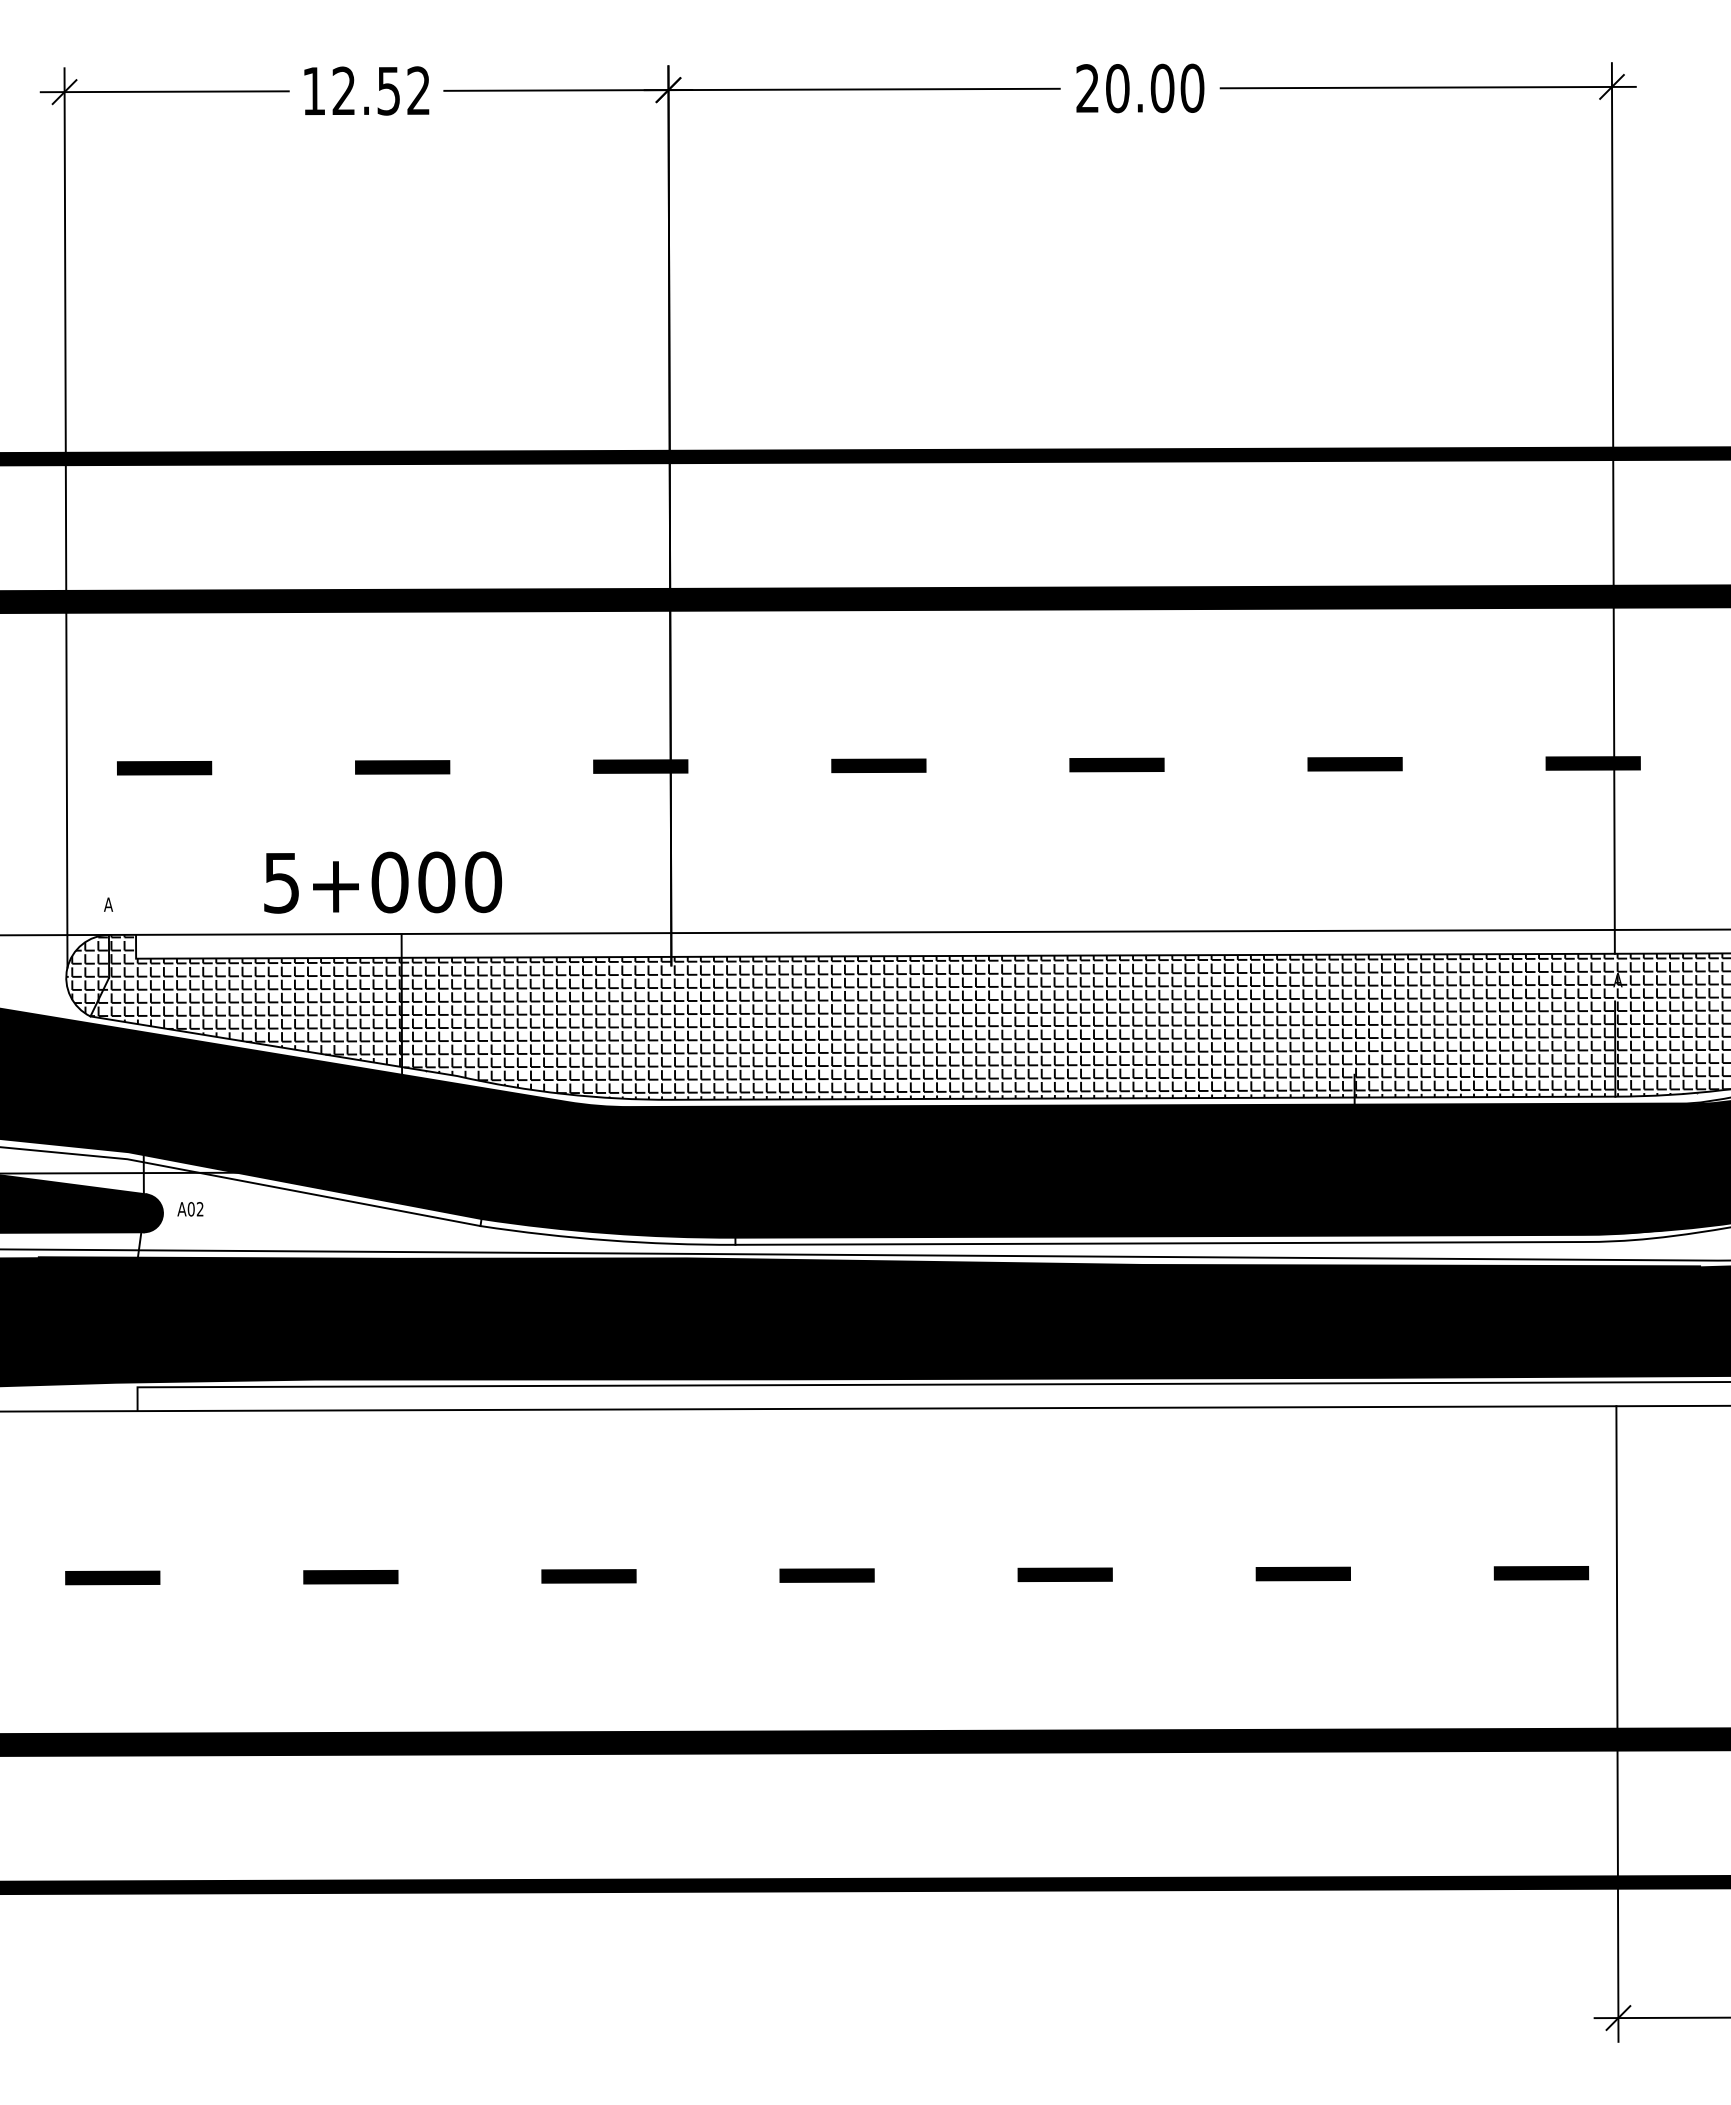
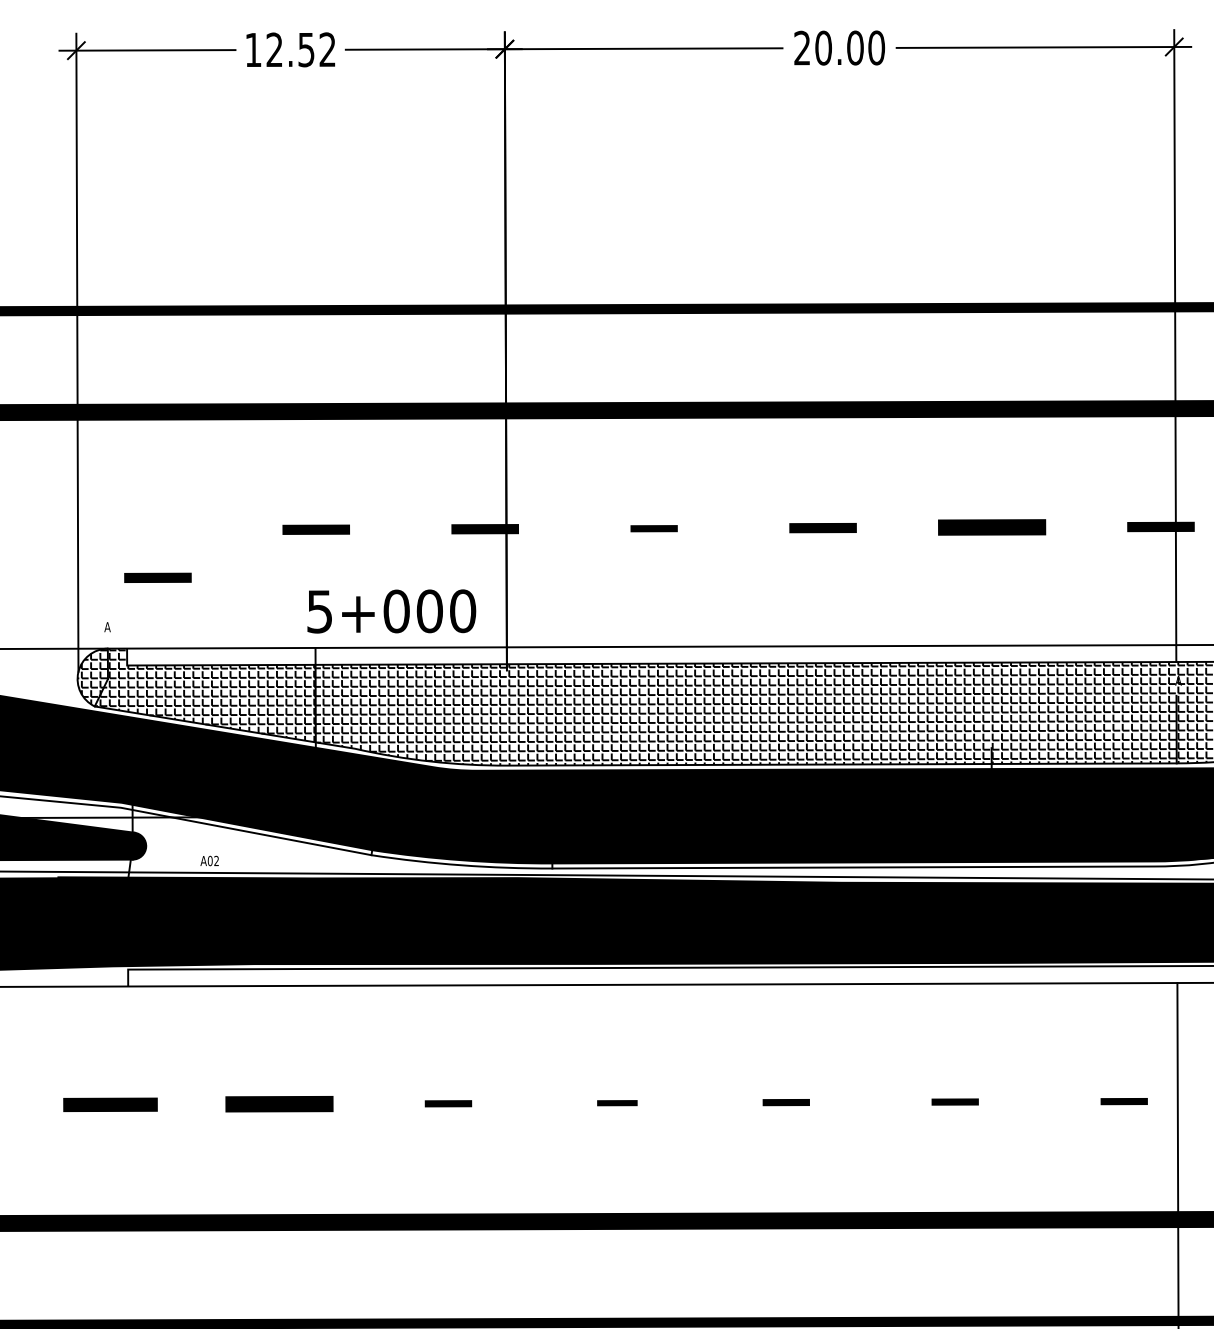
part: (1354, 764) -> (991, 527), size x1.6
part: (878, 765) -> (653, 528), size x0.7
part: (164, 768) -> (157, 578), moved
text: (383, 882) -> (392, 611), moved
text: (190, 1209) -> (209, 861), moved
part: (1302, 1573) -> (954, 1101), size x0.7
part: (1541, 1573) -> (1124, 1101), size x0.7
part: (1064, 1574) -> (785, 1102), size x0.7
part: (826, 1575) -> (616, 1103), size x0.6
part: (588, 1576) -> (448, 1103), size x0.7
part: (112, 1577) -> (110, 1104), size x1.4
part: (350, 1577) -> (279, 1104), size x1.6

